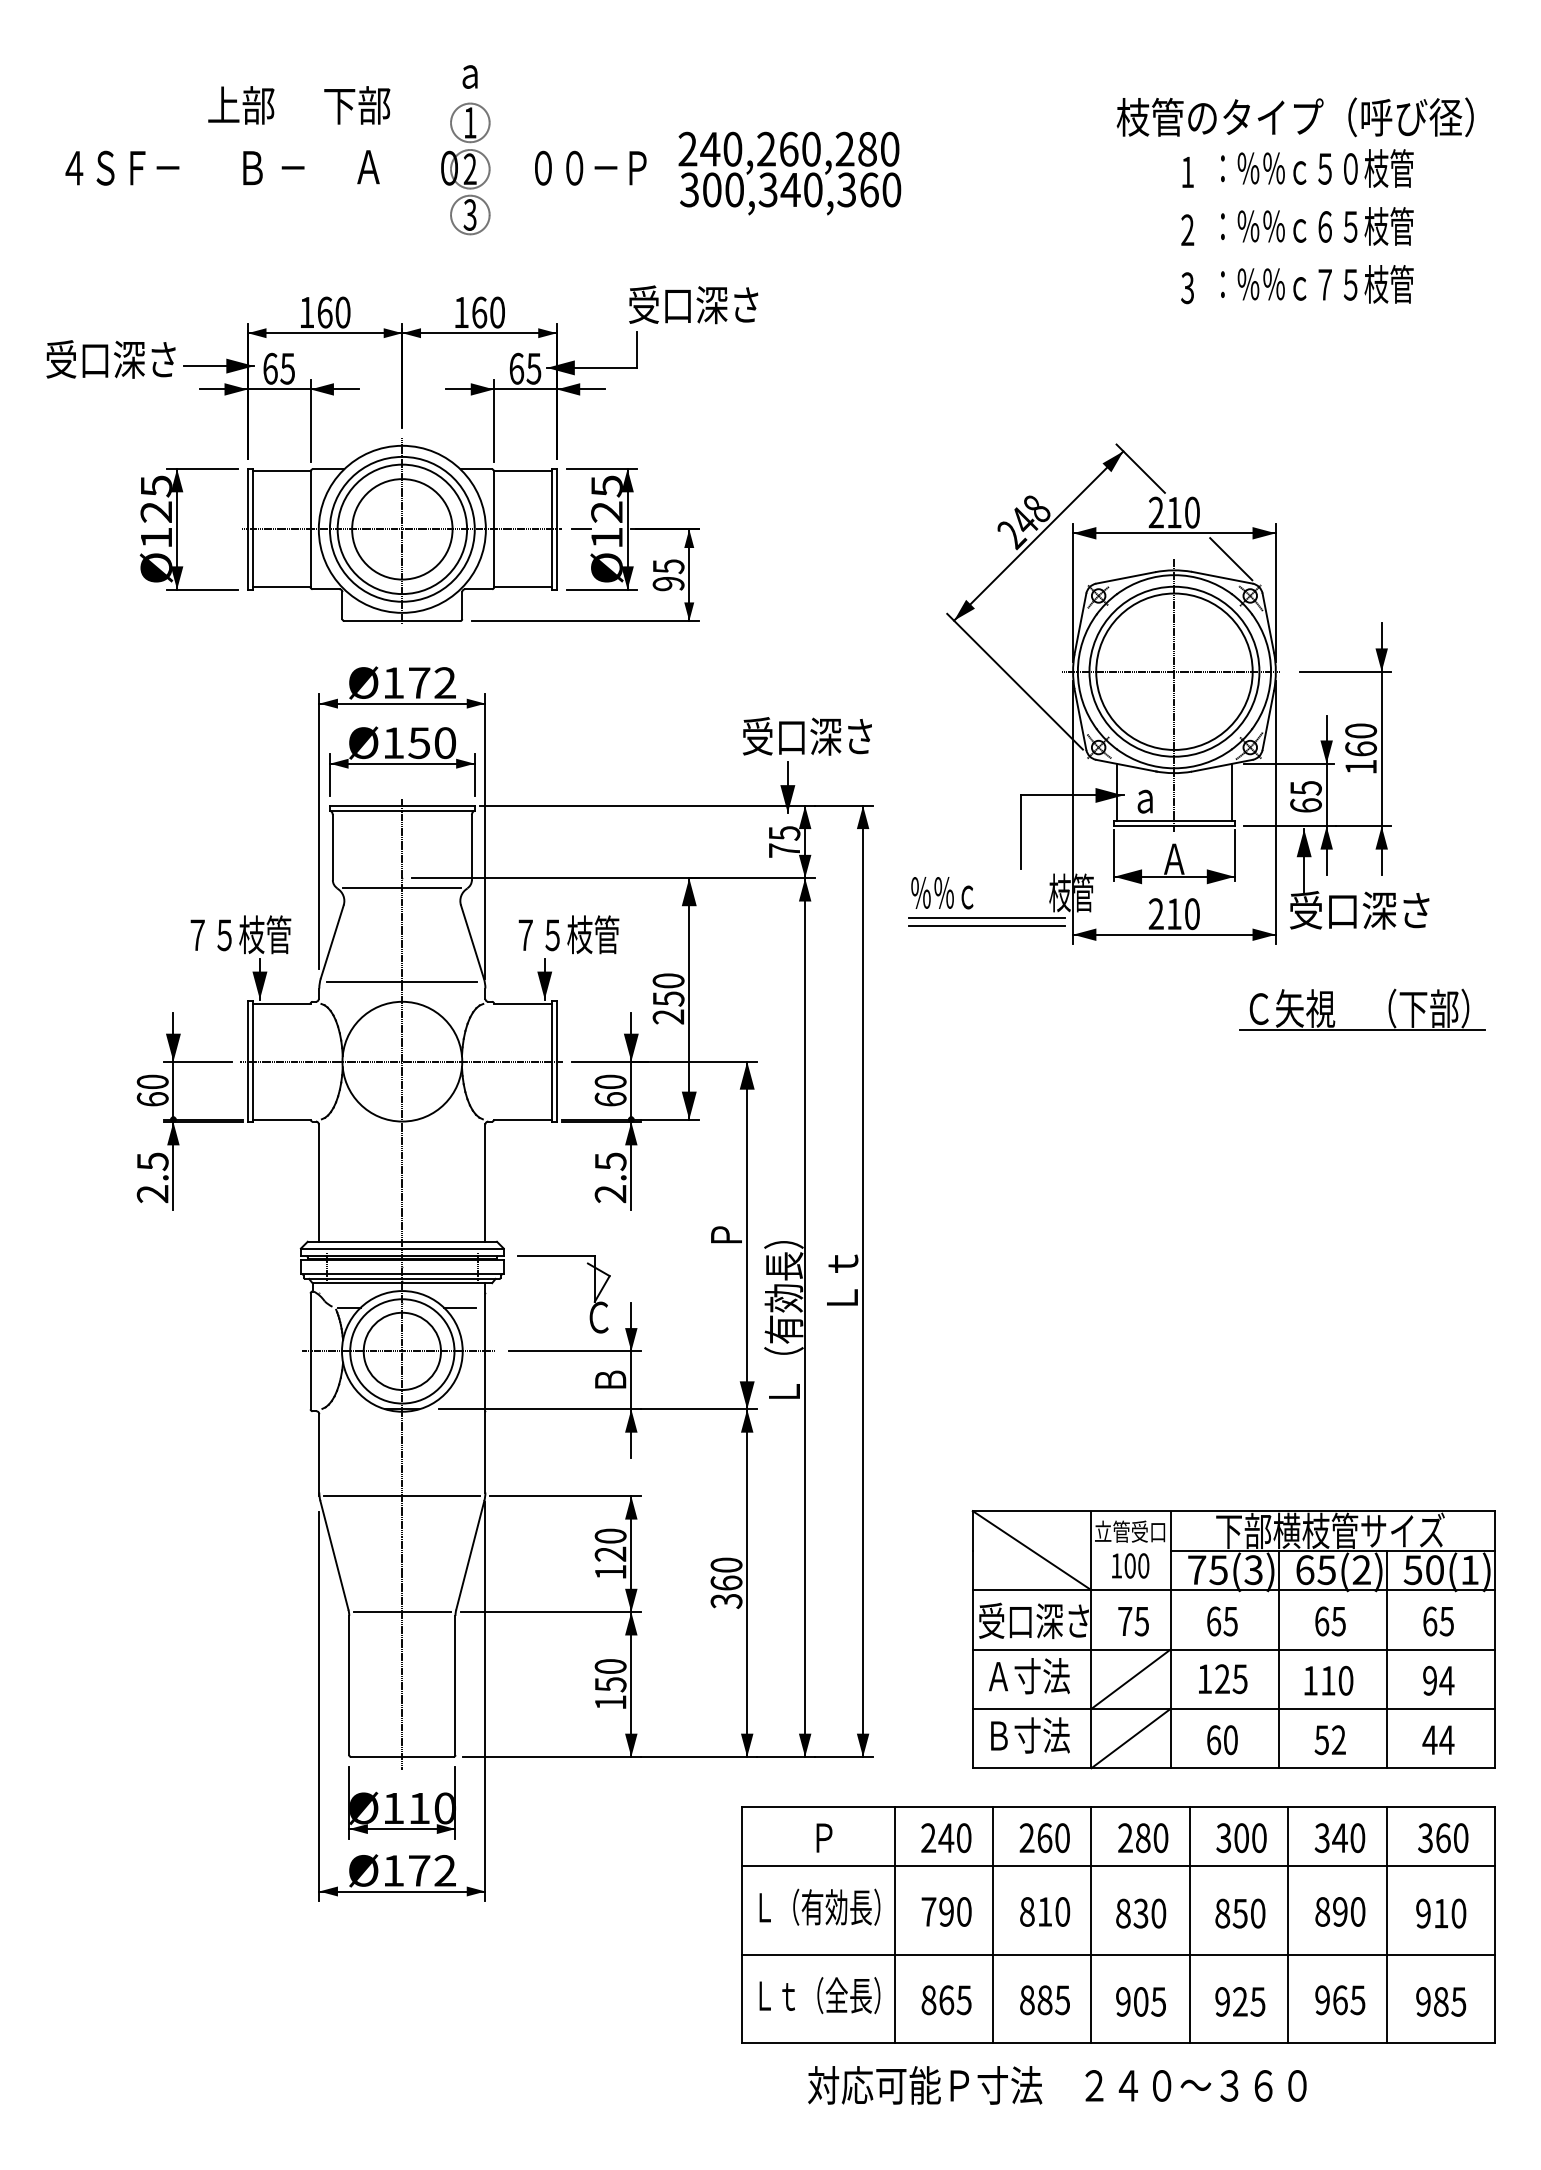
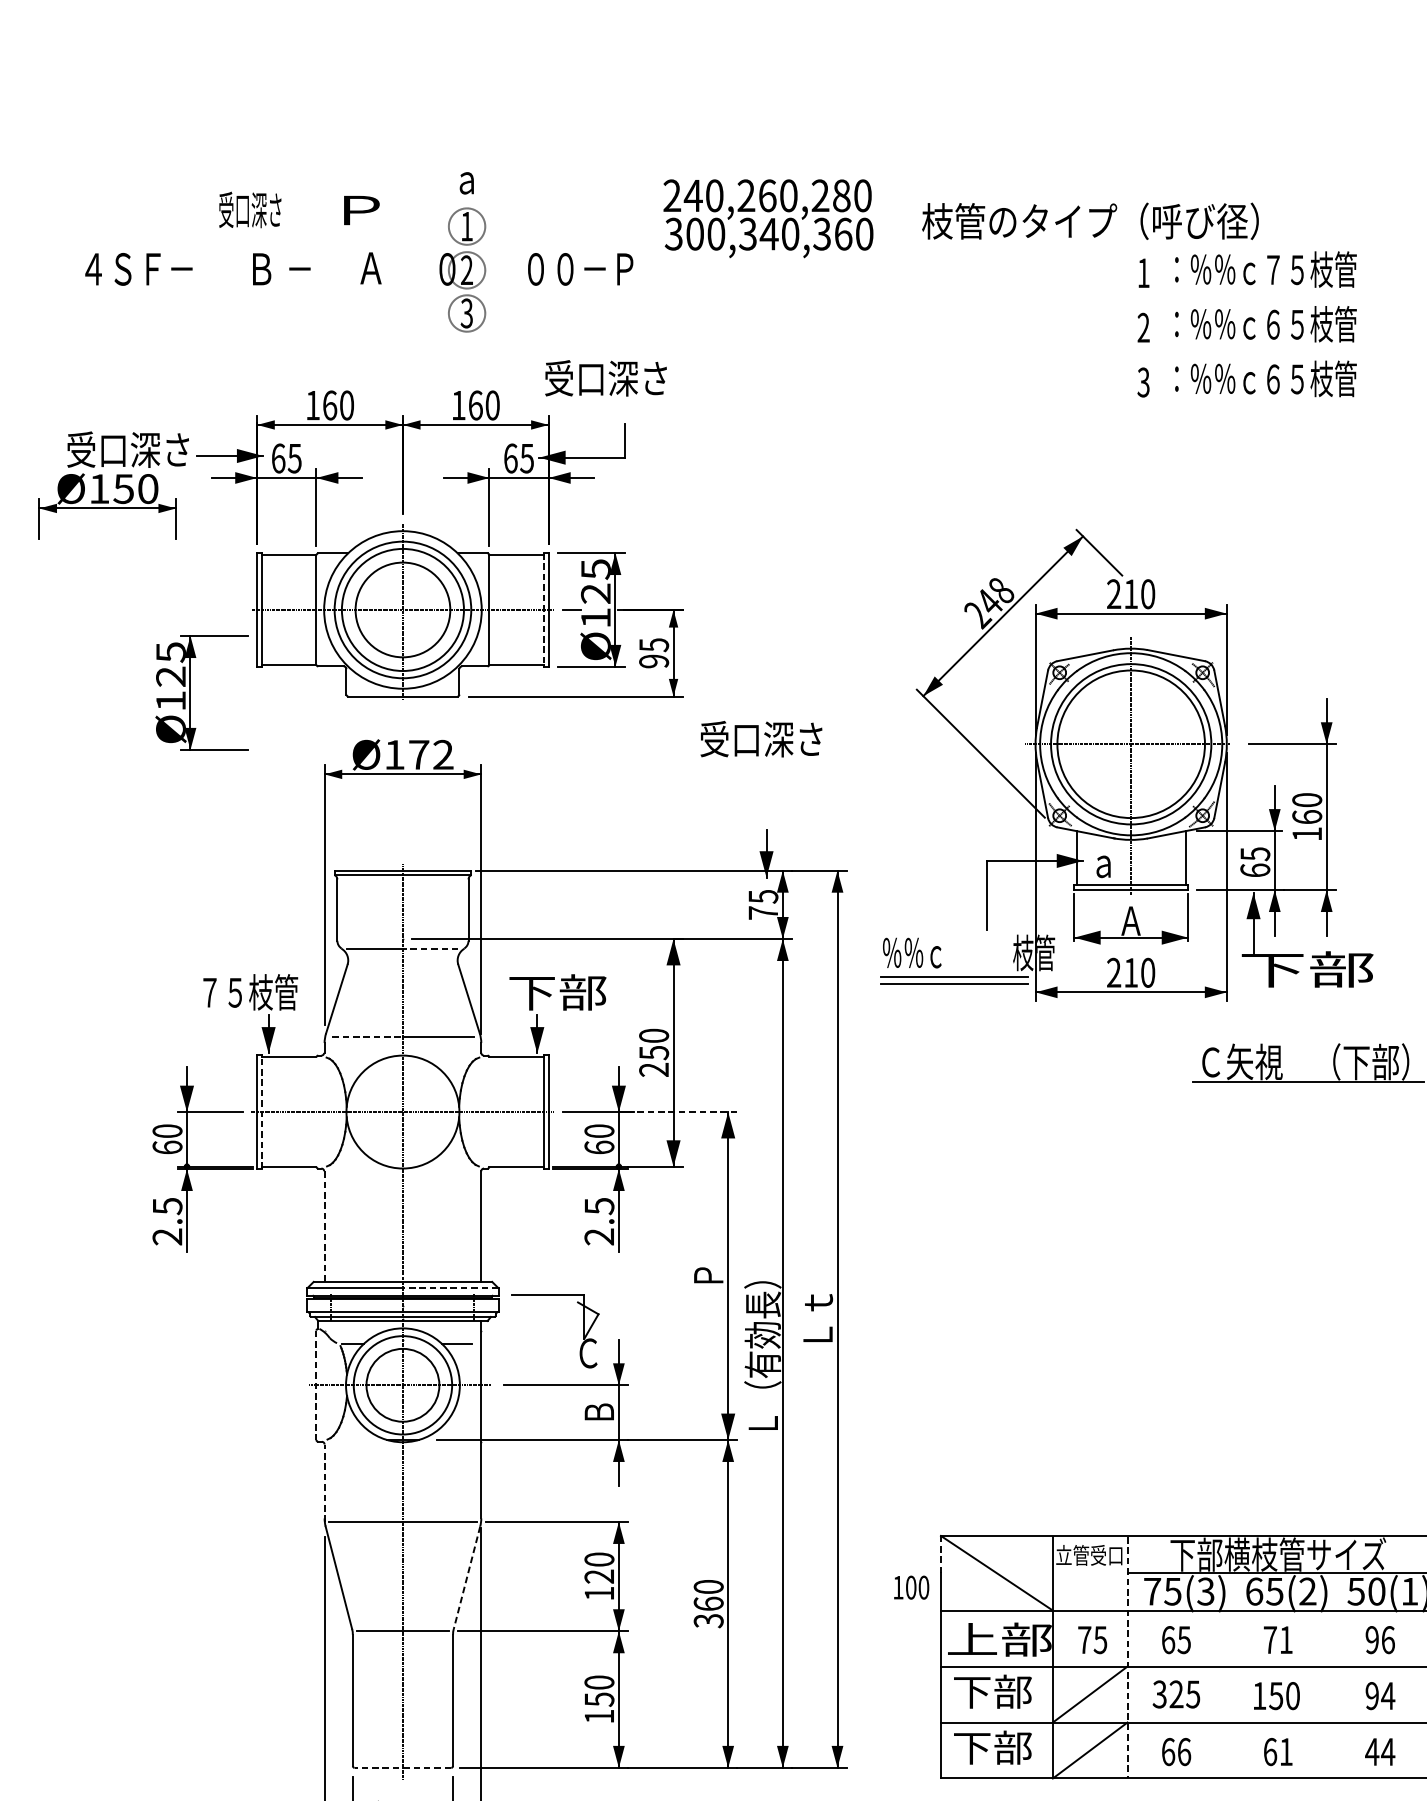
text: (240, 105) -> (250, 210), 上部 -> 受口深さ
text: (357, 105) -> (360, 210), 下部 -> Ｐ
text: (1294, 117) -> (1089, 221), moved
text: (1337, 168) -> (1284, 269), ：％％ｃ５０枝管 -> ：％％ｃ７５枝管
text: (789, 173) -> (768, 218), moved
text: (1324, 284) -> (1272, 379), ：％％ｃ７５枝管 -> ：％％ｃ６５枝管
text: (693, 304) -> (605, 378), moved
line: (552, 528) -> (544, 609), solid -> dashed
part: (177, 529) -> (190, 693), moved
line: (1231, 559) -> (1184, 638), removed
text: (807, 736) -> (761, 739), moved
part: (402, 761) -> (107, 506), moved
line: (431, 888) -> (430, 948), solid -> dashed
text: (1360, 910) -> (1306, 969), 受口深さ -> 下部
text: (567, 934) -> (558, 992), ７５枝管 -> 下部
line: (364, 981) -> (367, 1036), solid -> dashed
line: (694, 1061) -> (678, 1111), solid -> dashed
line: (252, 1062) -> (261, 1112), solid -> dashed
line: (319, 1183) -> (324, 1226), solid -> dashed
line: (453, 1248) -> (451, 1288), solid -> dashed
line: (310, 1351) -> (316, 1385), solid -> dashed
line: (319, 1454) -> (324, 1482), solid -> dashed
line: (972, 1530) -> (940, 1554), solid -> dashed
line: (470, 1555) -> (467, 1577), solid -> dashed
text: (1130, 1565) -> (911, 1587), moved
text: (1034, 1620) -> (999, 1639), 受口深さ -> 上部
text: (1330, 1621) -> (1278, 1640), 65 -> 71
text: (1438, 1621) -> (1380, 1640), 65 -> 96
line: (1170, 1640) -> (1127, 1658), solid -> dashed
line: (1278, 1659) -> (1229, 1675), removed
line: (1386, 1659) -> (1331, 1675), removed
text: (1027, 1676) -> (992, 1691), Ａ寸法 -> 下部
text: (1204, 1679) -> (1159, 1694), 125 -> 325
text: (1327, 1680) -> (1275, 1695), 110 -> 150
text: (1027, 1735) -> (992, 1747), Ｂ寸法 -> 下部
text: (1230, 1740) -> (1184, 1752), 60 -> 66
text: (1329, 1740) -> (1277, 1752), 52 -> 61
line: (401, 1757) -> (402, 1768), solid -> dashed

